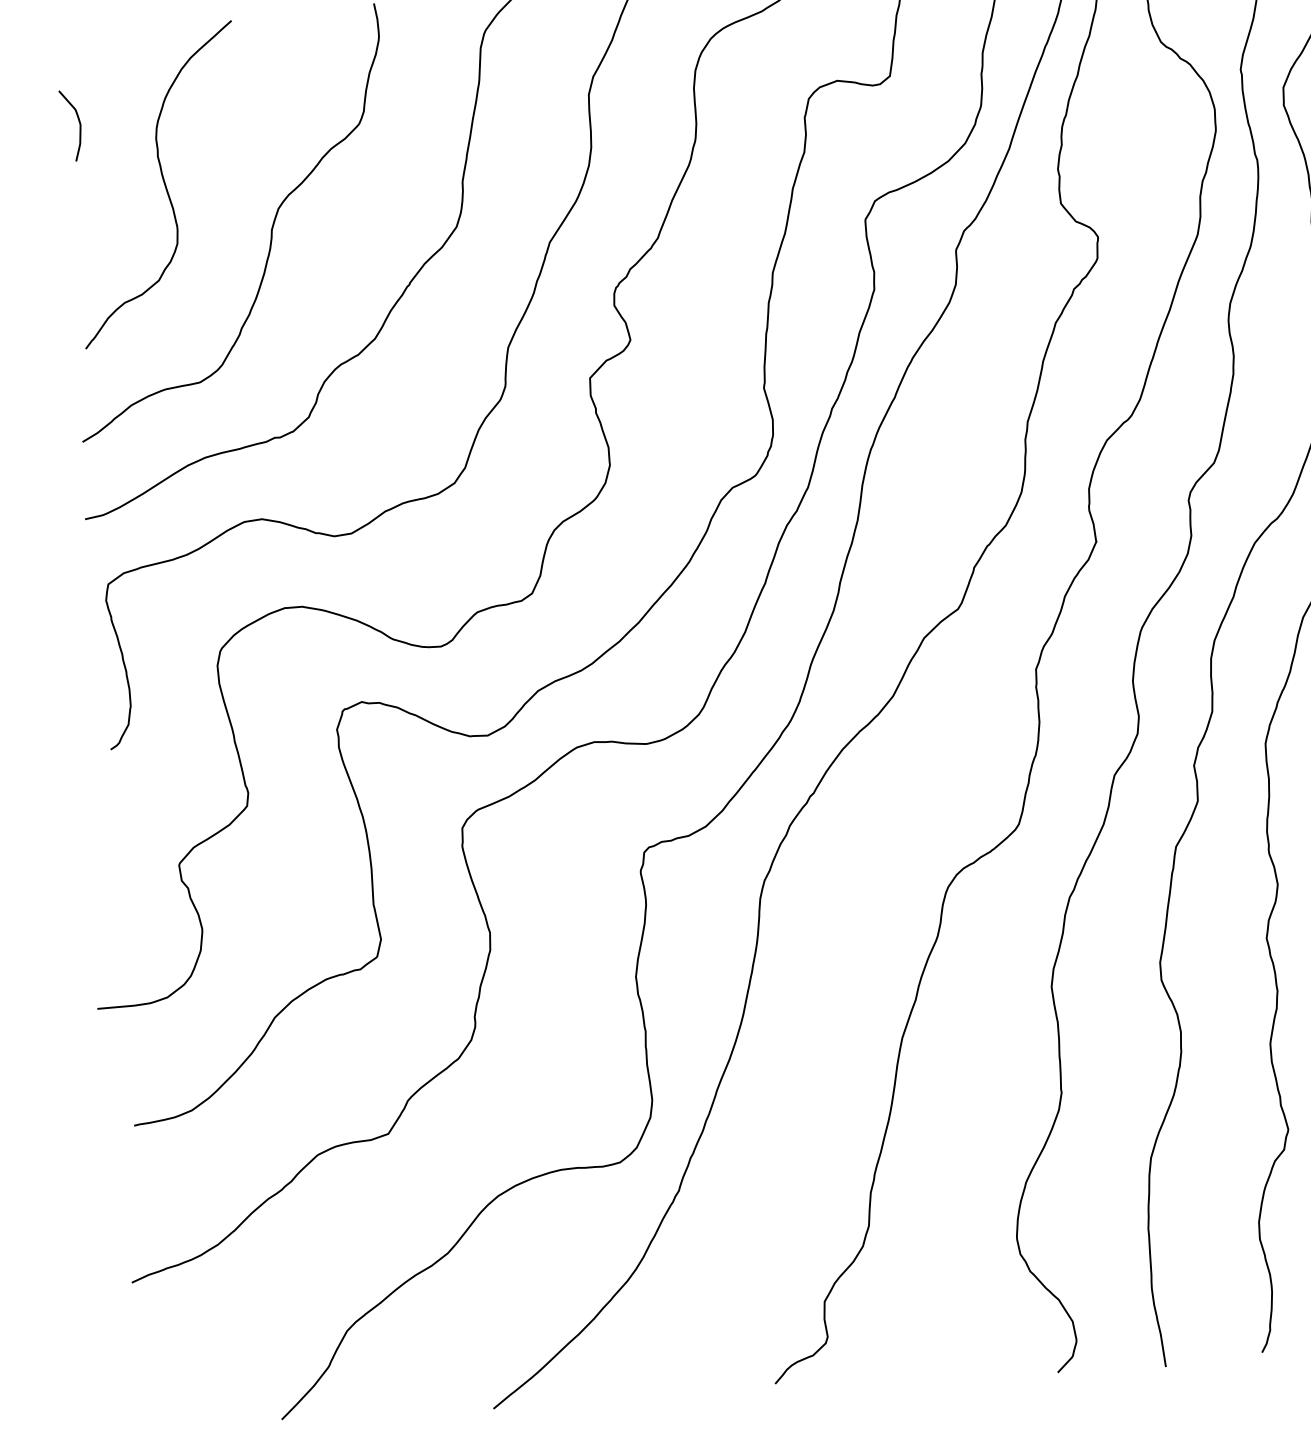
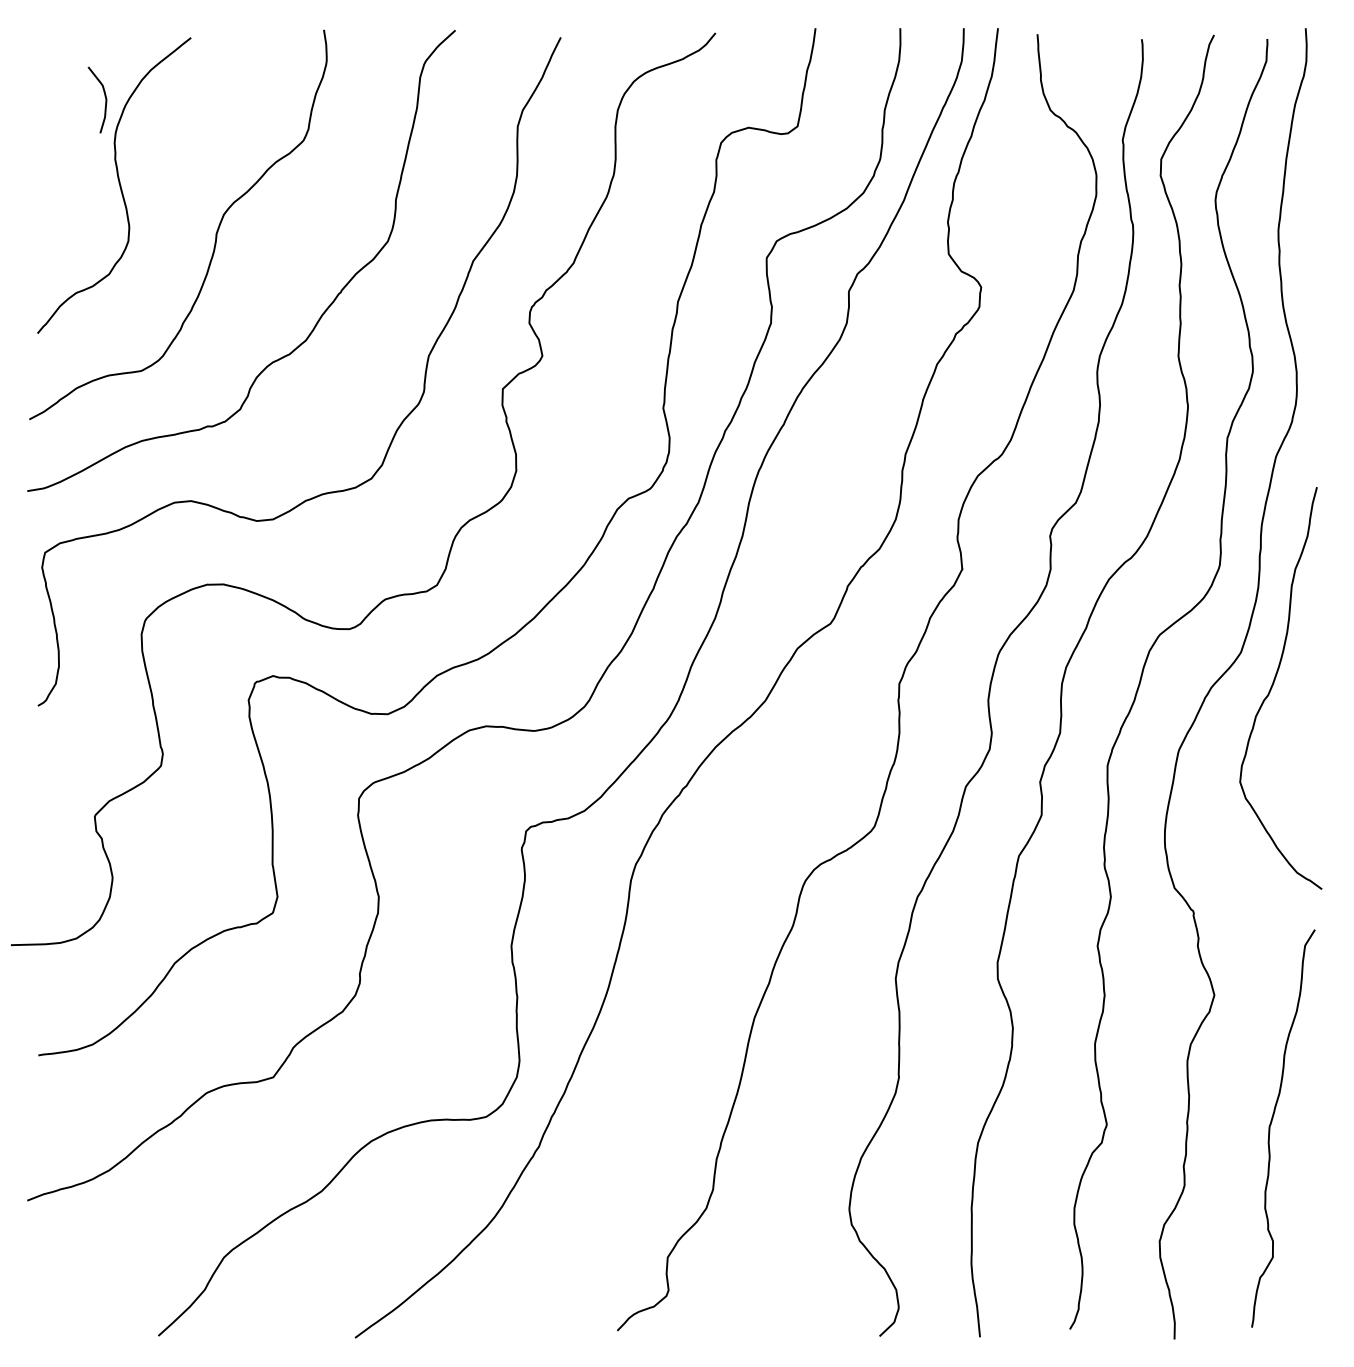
curve: (78, 121) -> (104, 96), moved

